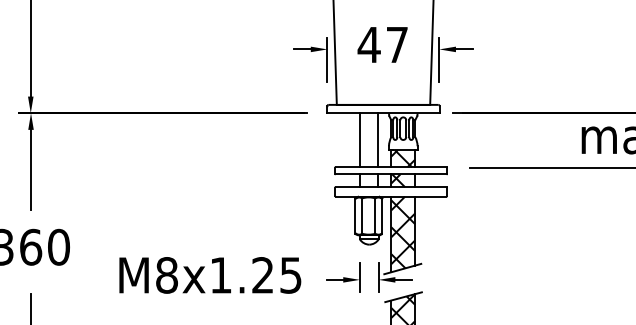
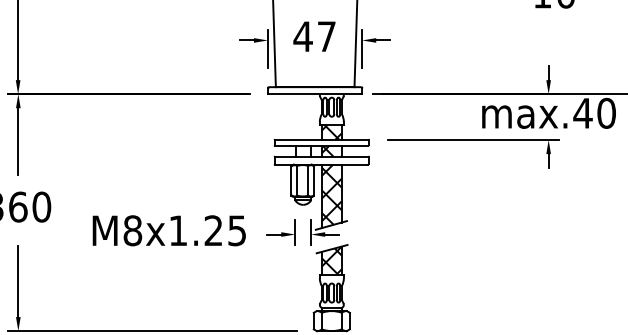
line: (360, 139) -> (295, 116), removed
line: (377, 139) -> (310, 116), removed

